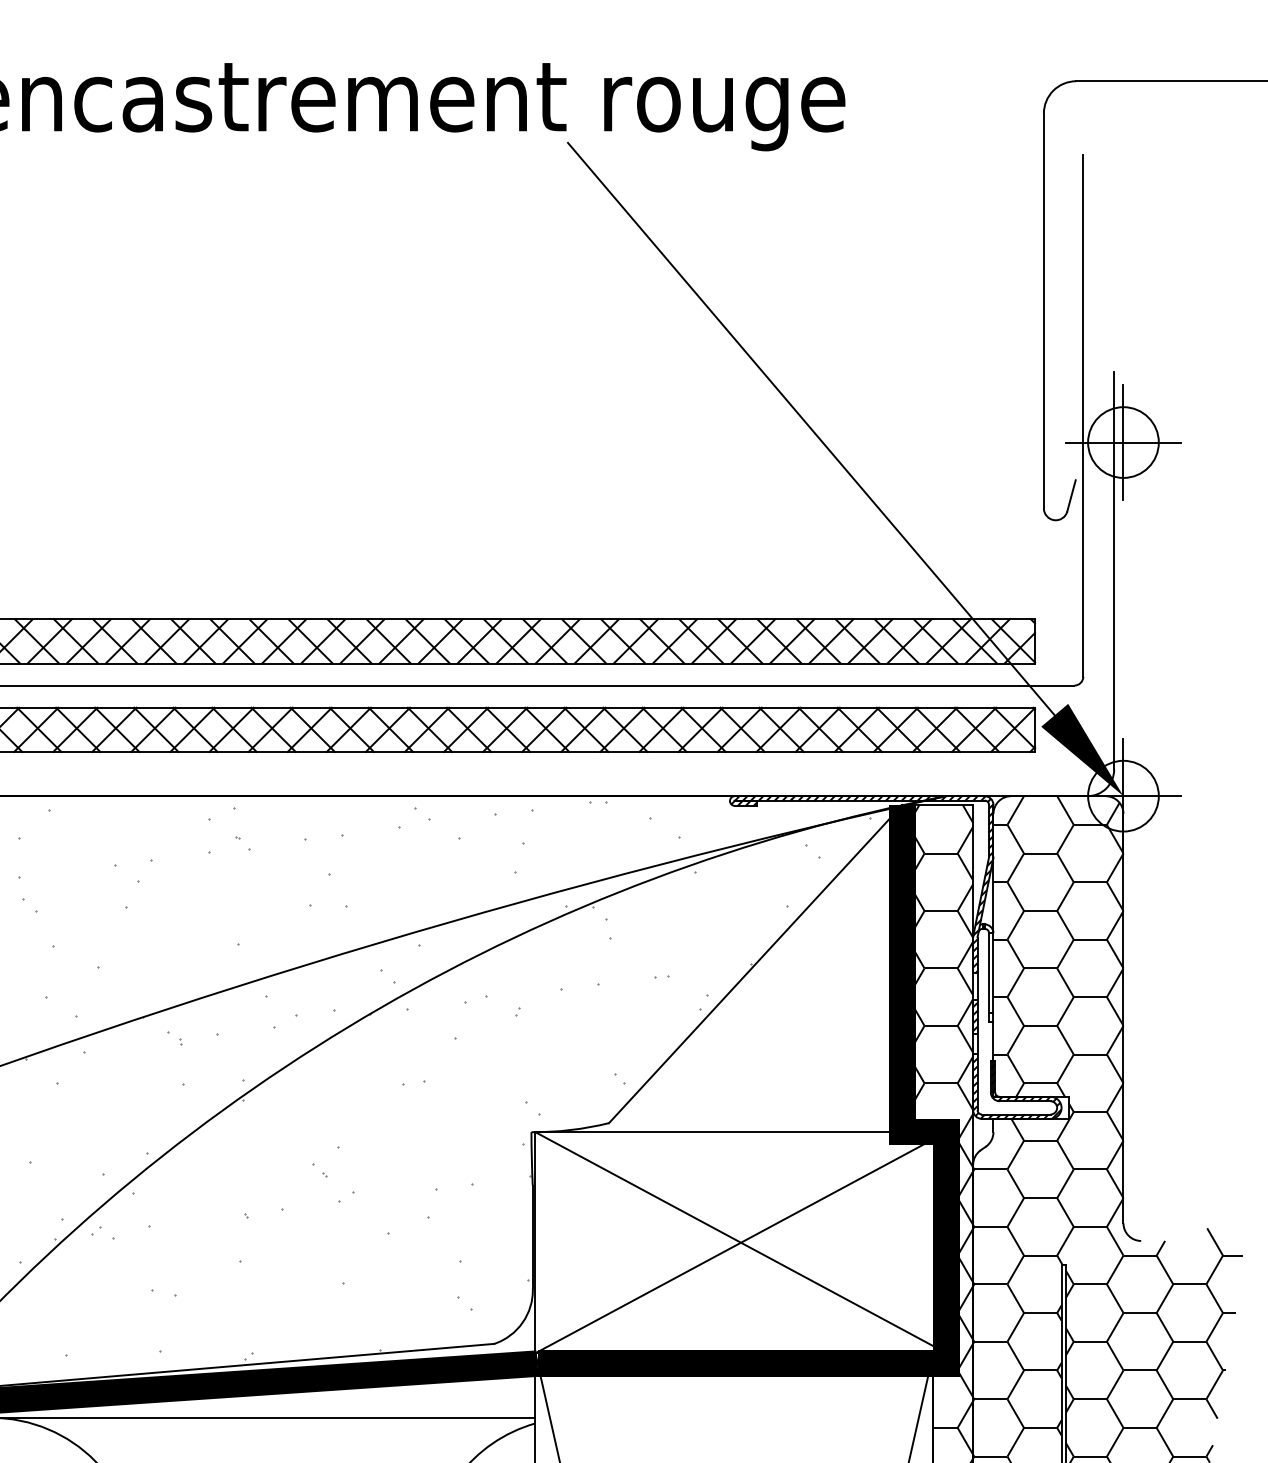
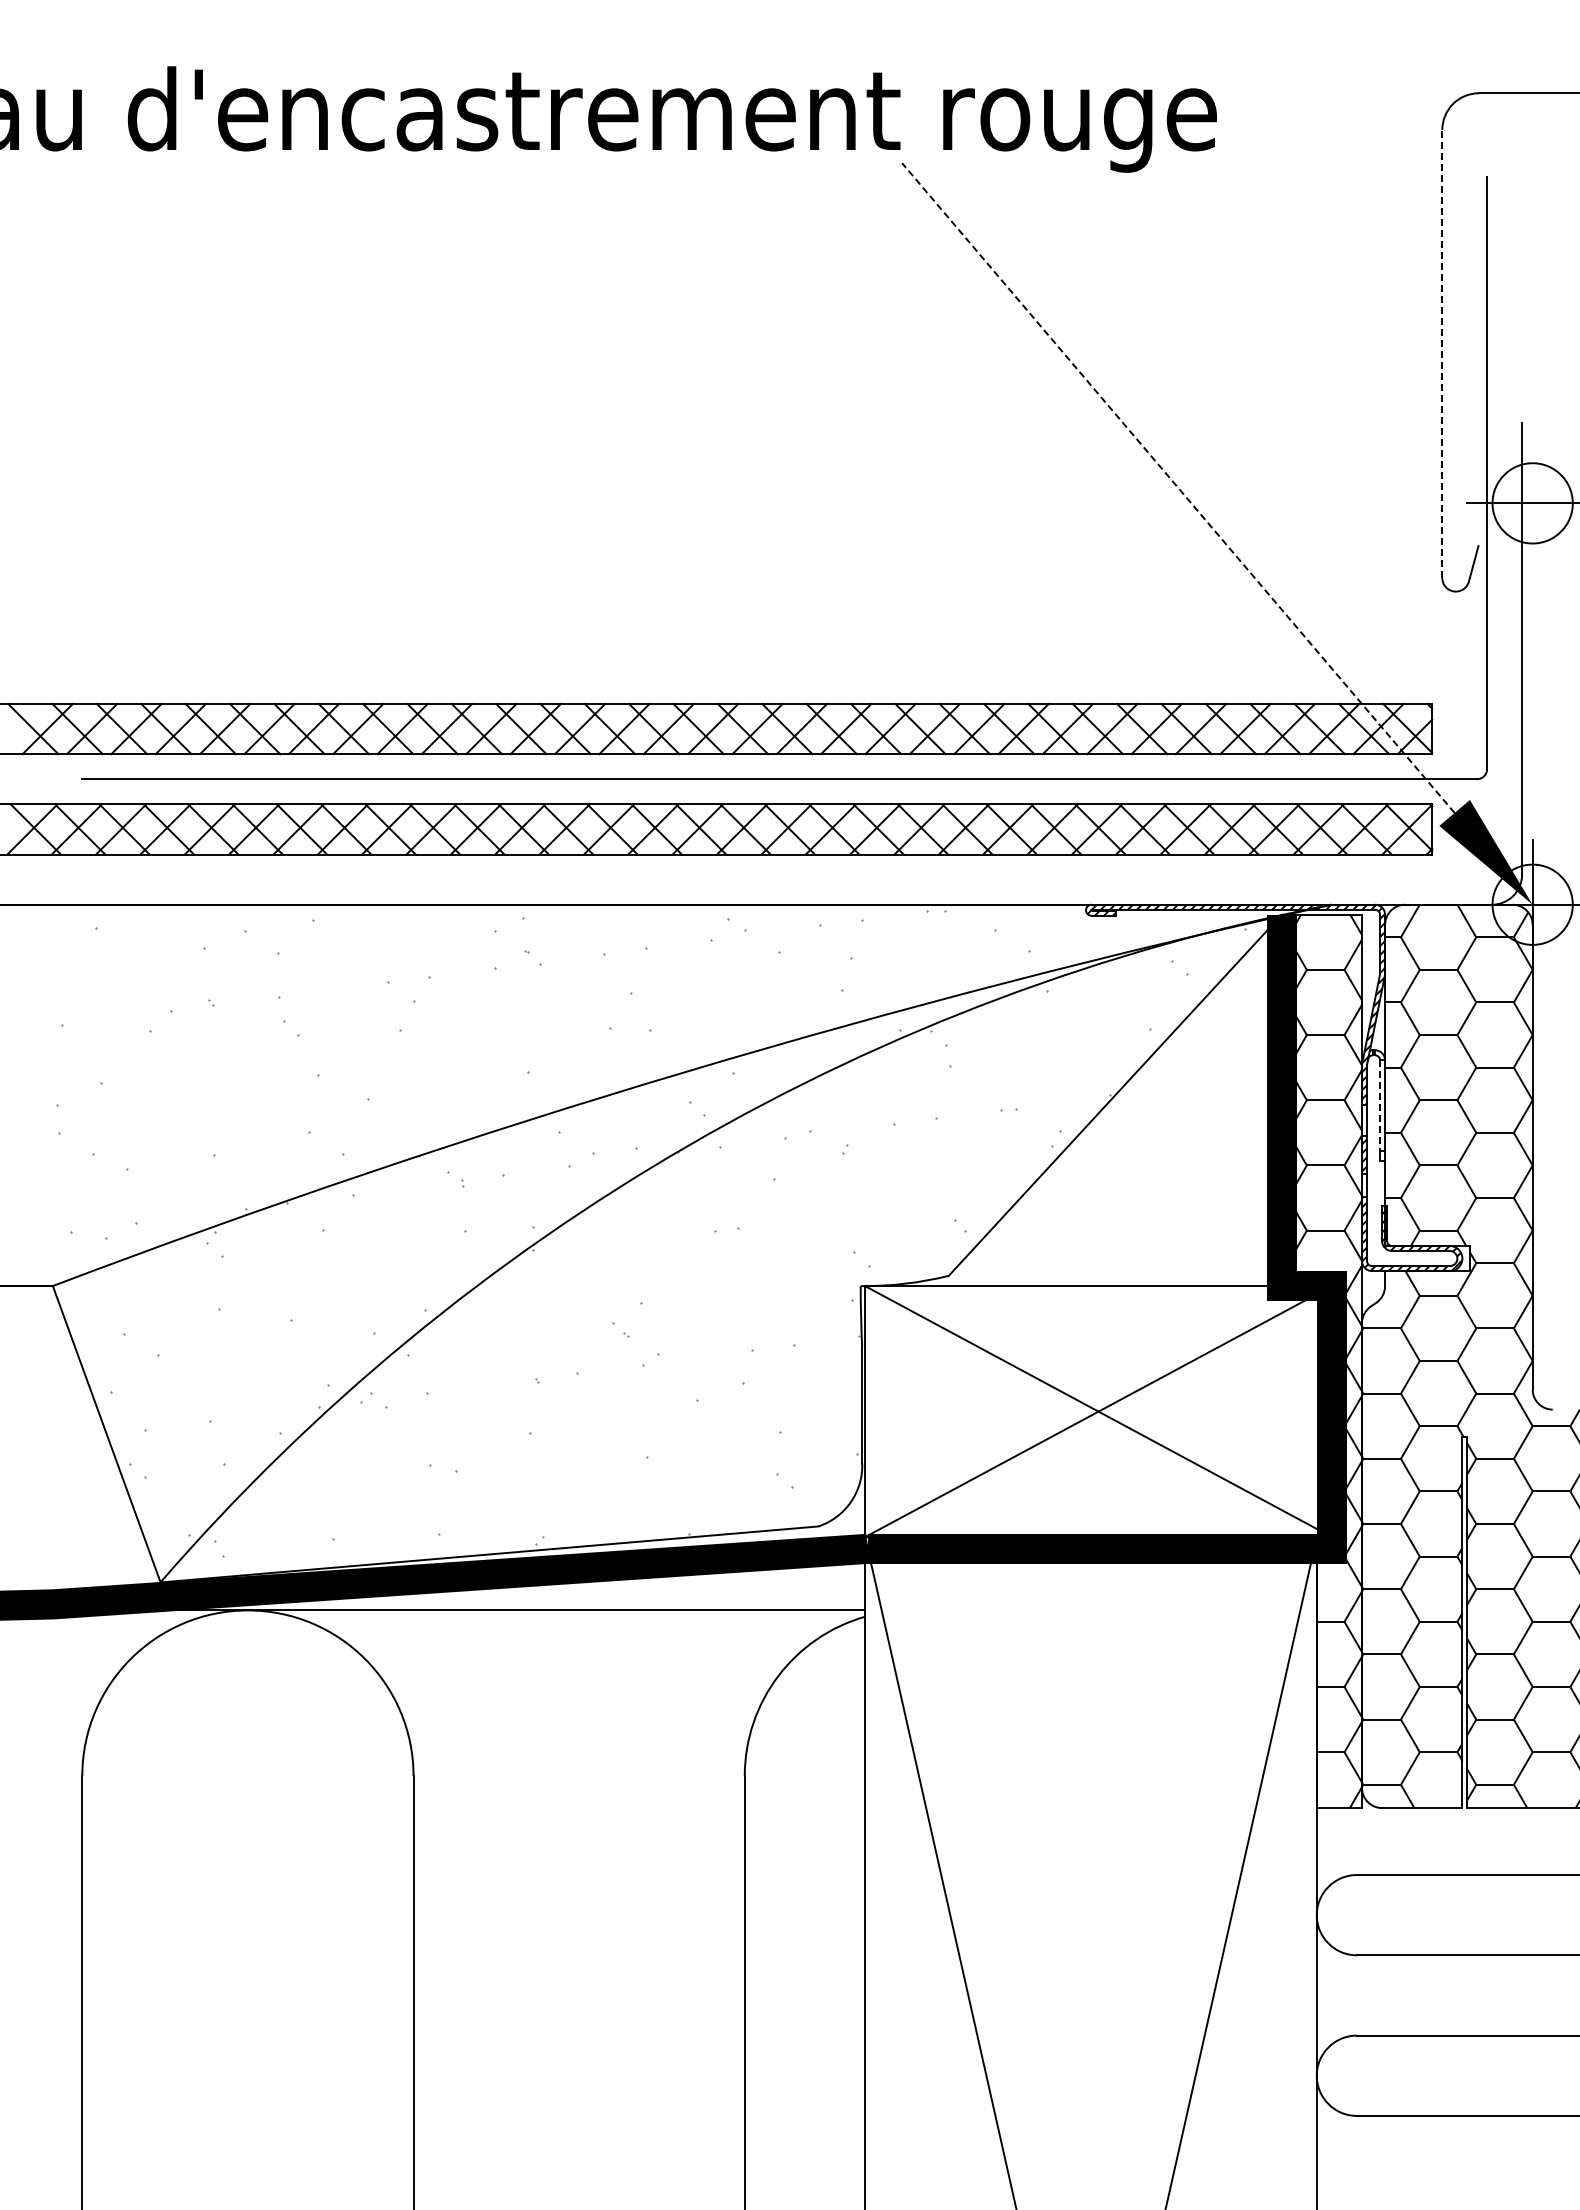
line: (1044, 310) -> (1442, 353), solid -> dashed
line: (811, 428) -> (1178, 487), solid -> dashed
line: (1123, 442) -> (1532, 503), removed
line: (989, 973) -> (1380, 1105), solid -> dashed

